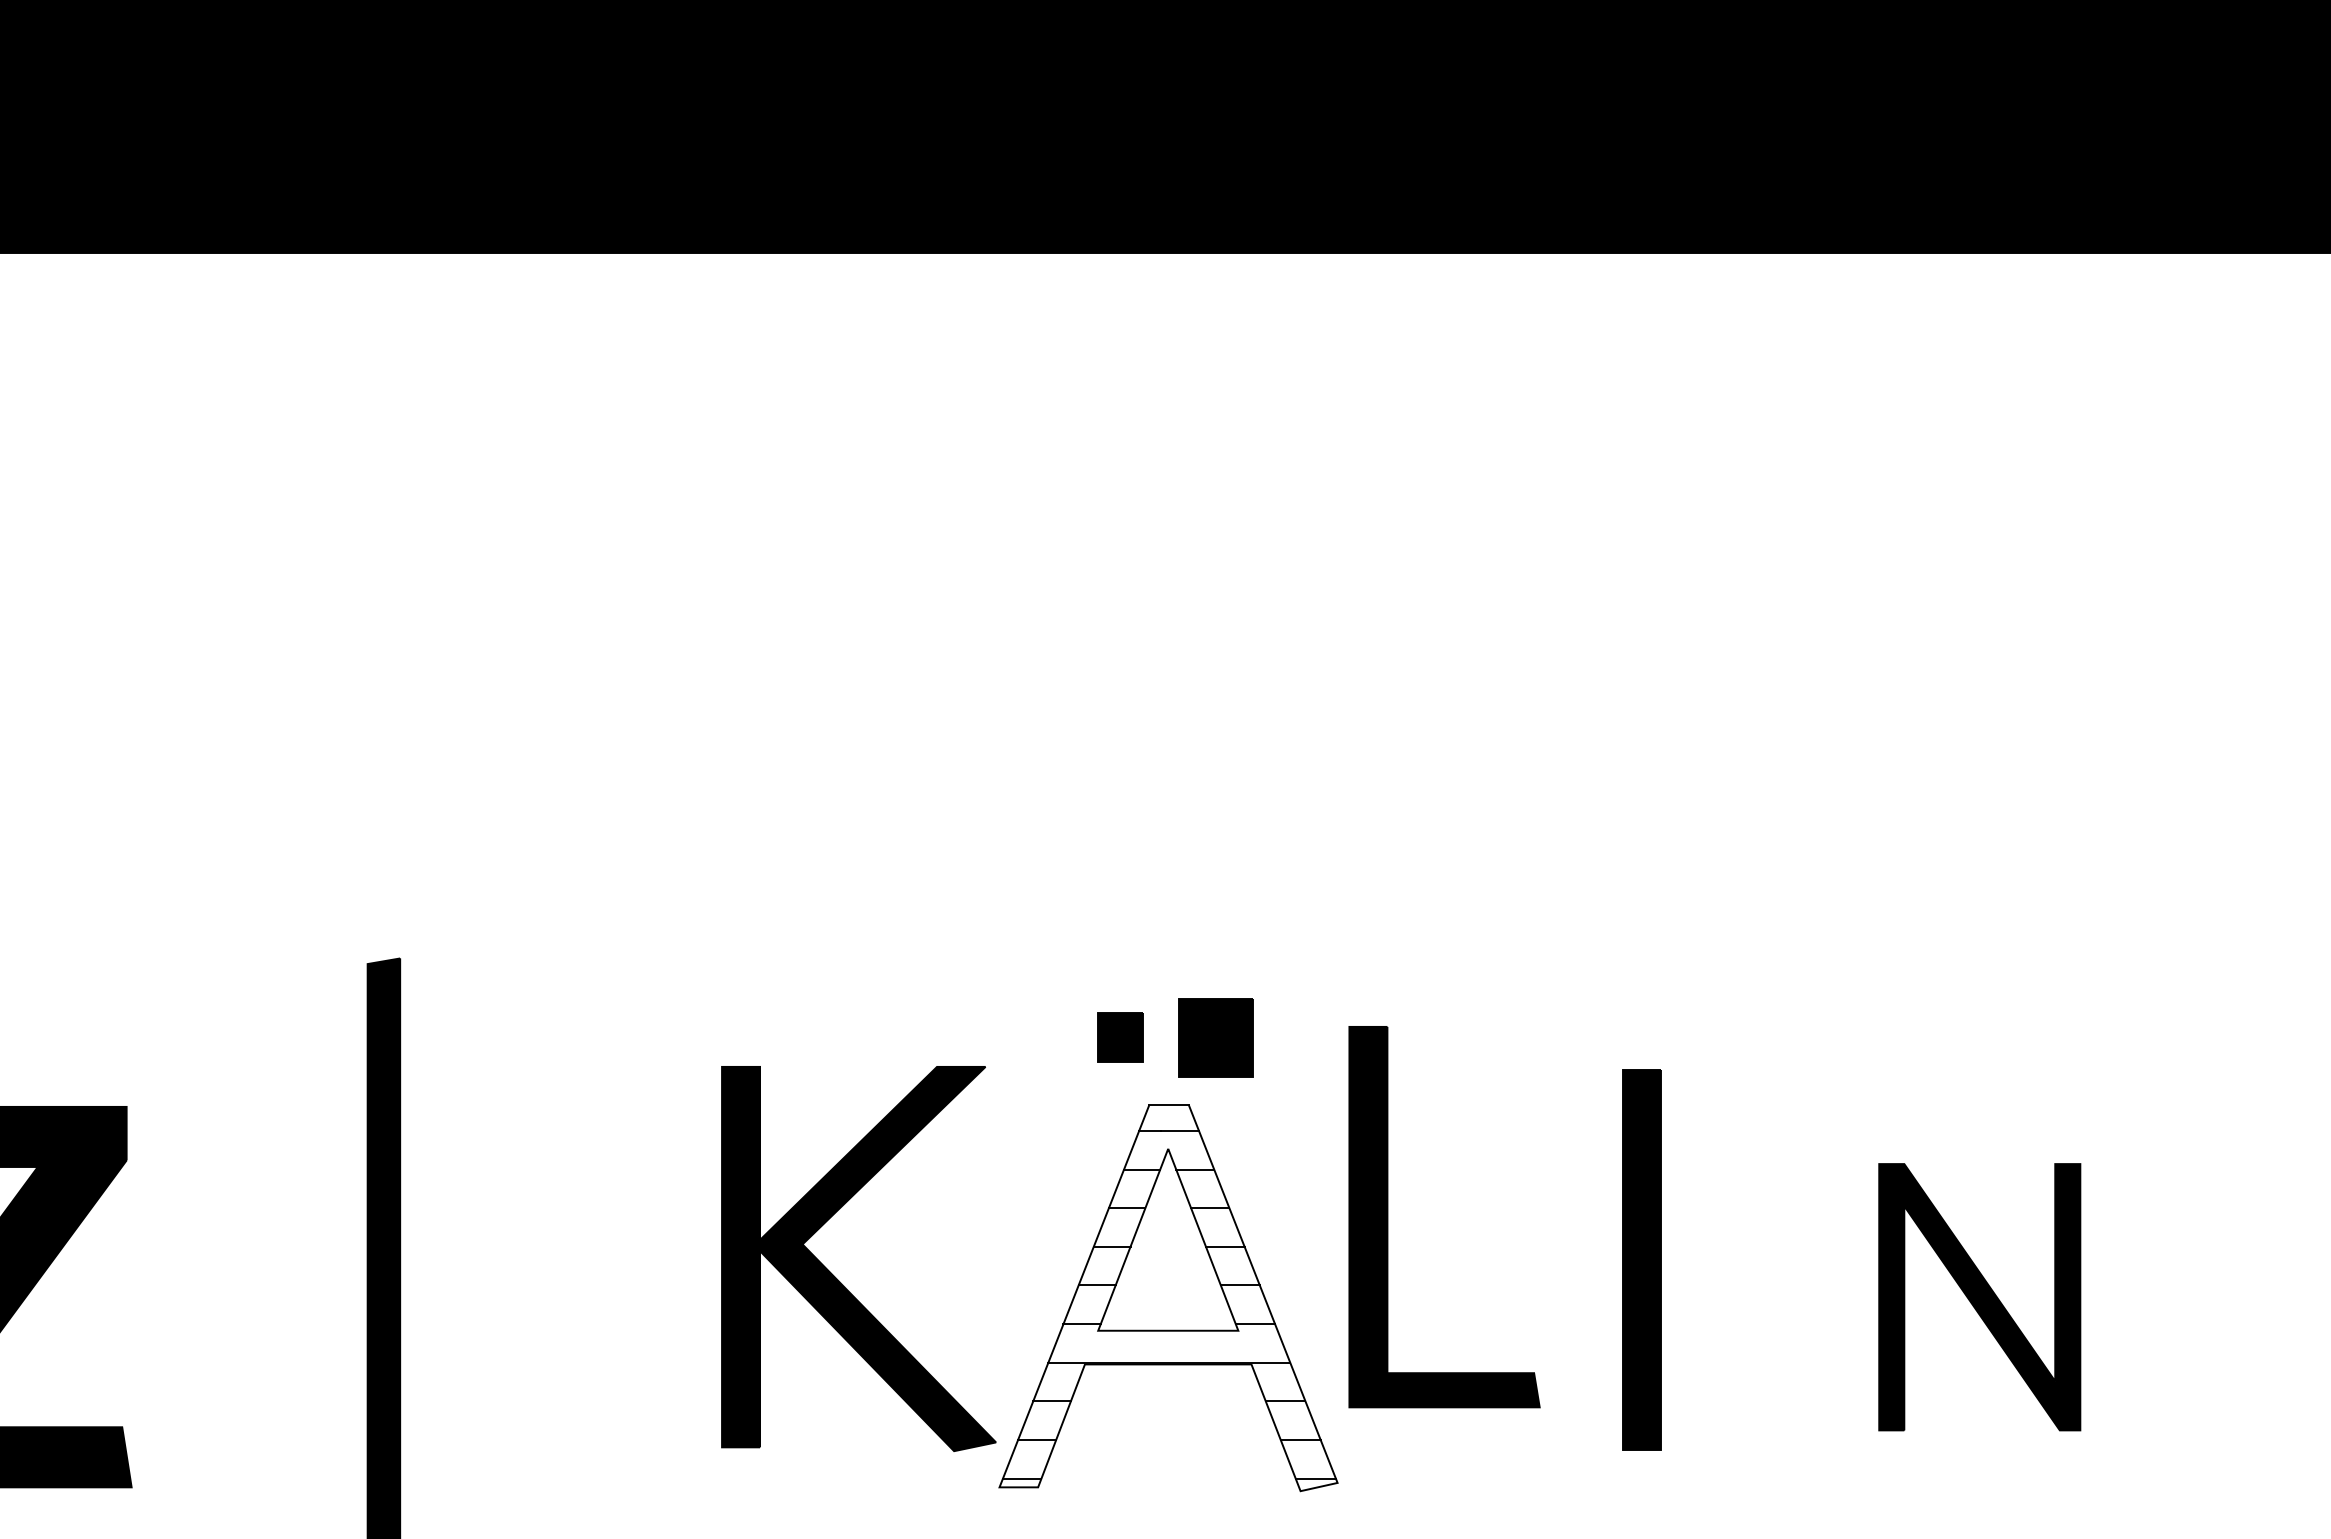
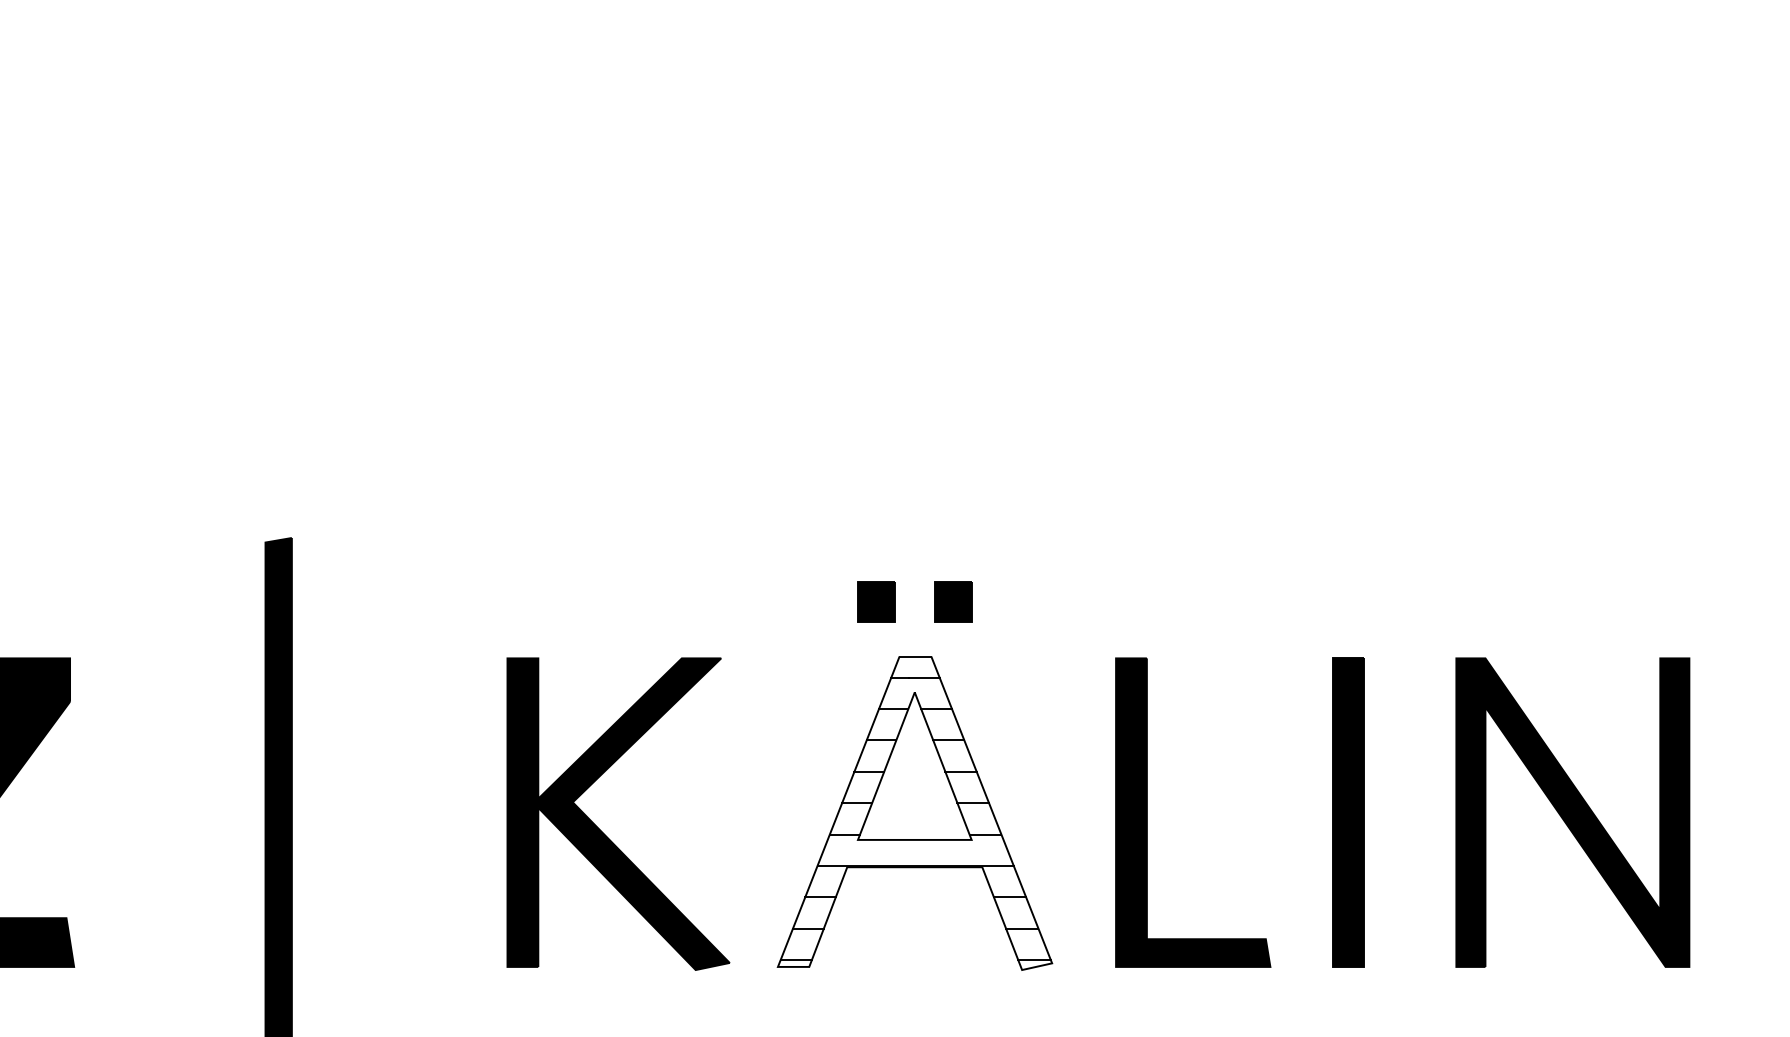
part: (1215, 1037) -> (953, 602), size x0.62
part: (1388, 1217) -> (1147, 812), moved
part: (1641, 1259) -> (1348, 812), moved
part: (837, 1278) -> (601, 829), moved
part: (1979, 1297) -> (1572, 812), size x1.43

